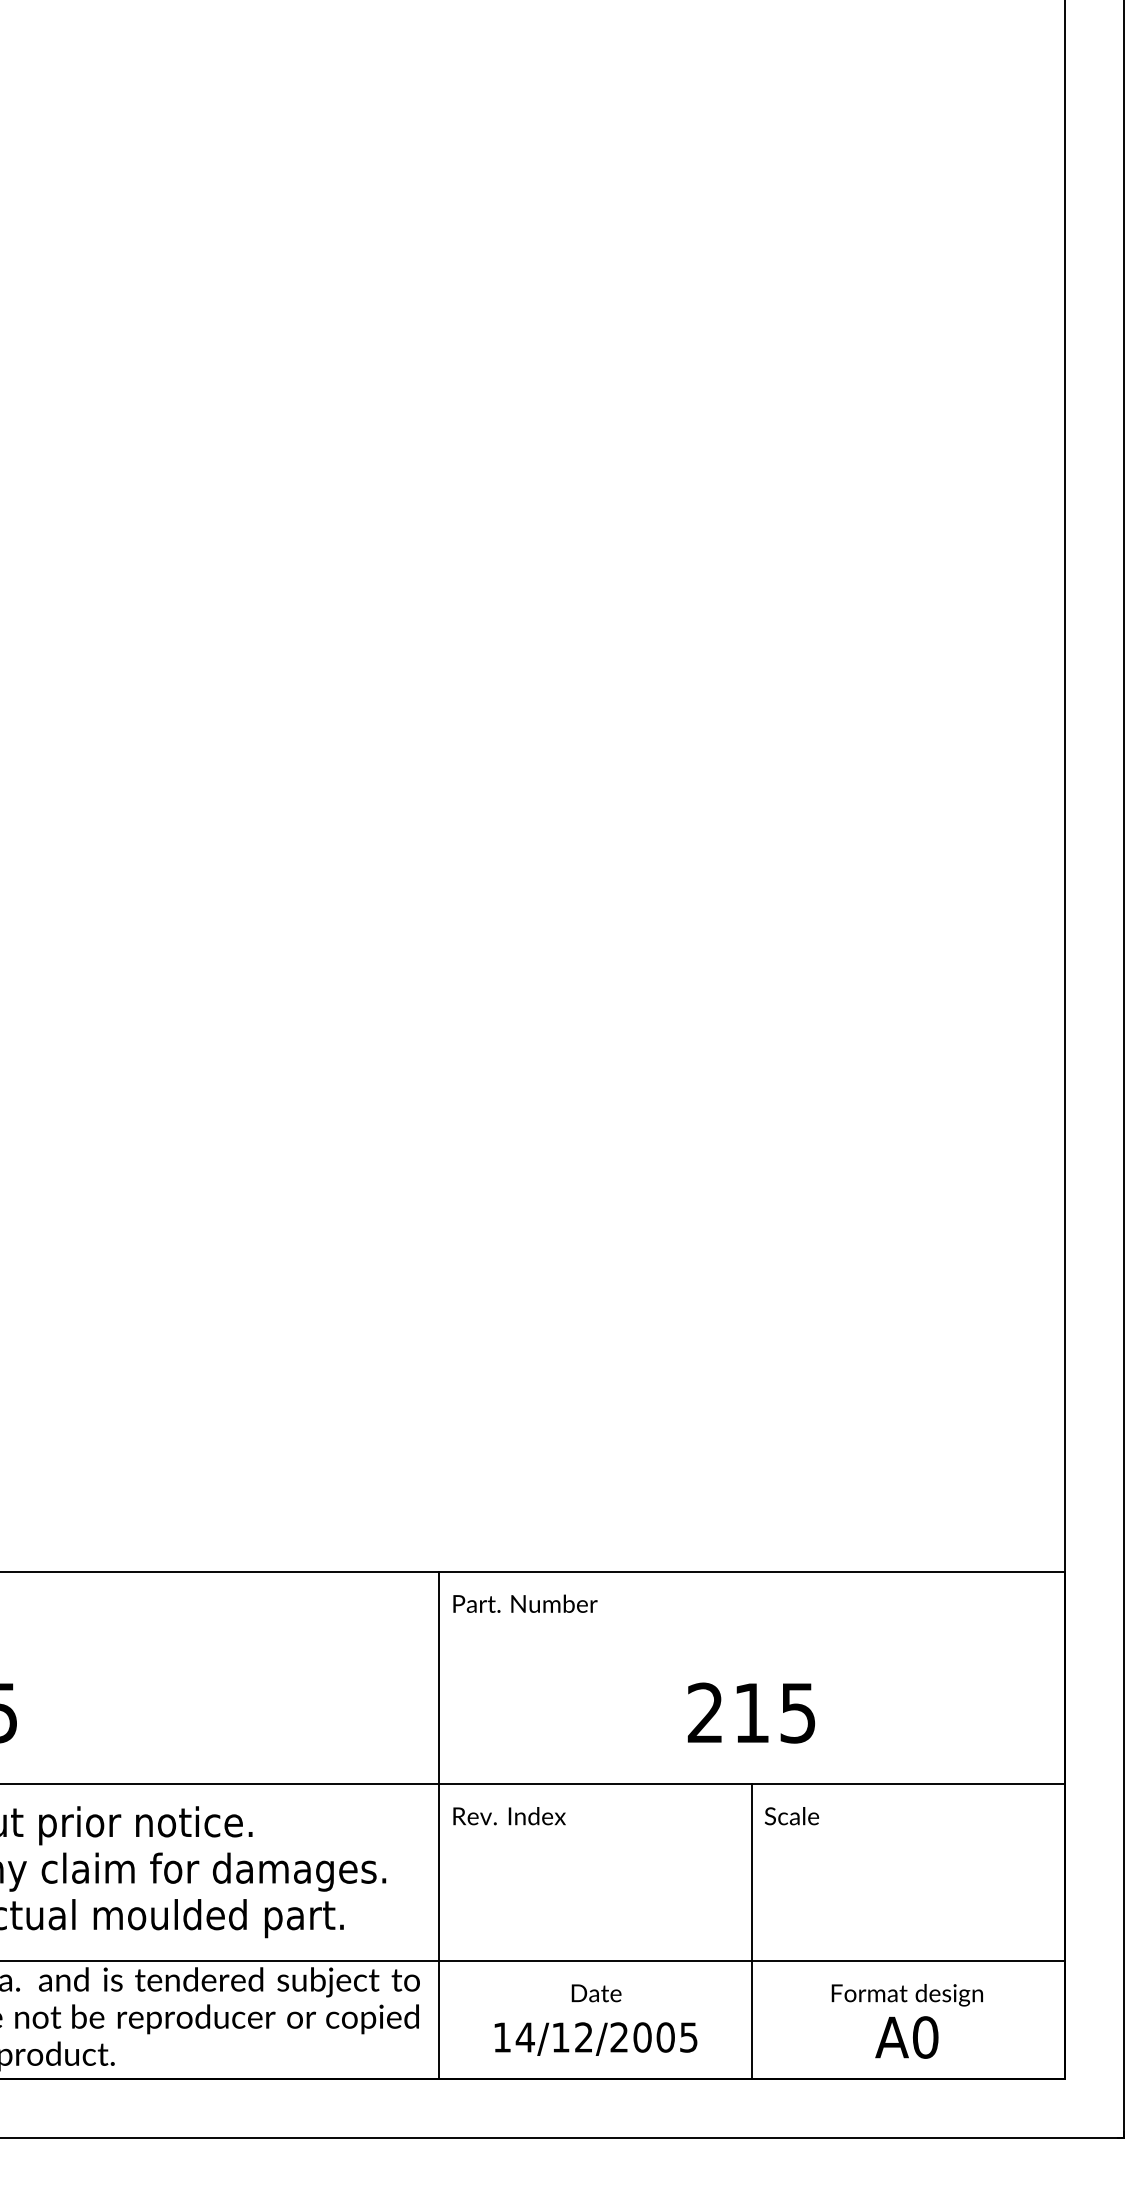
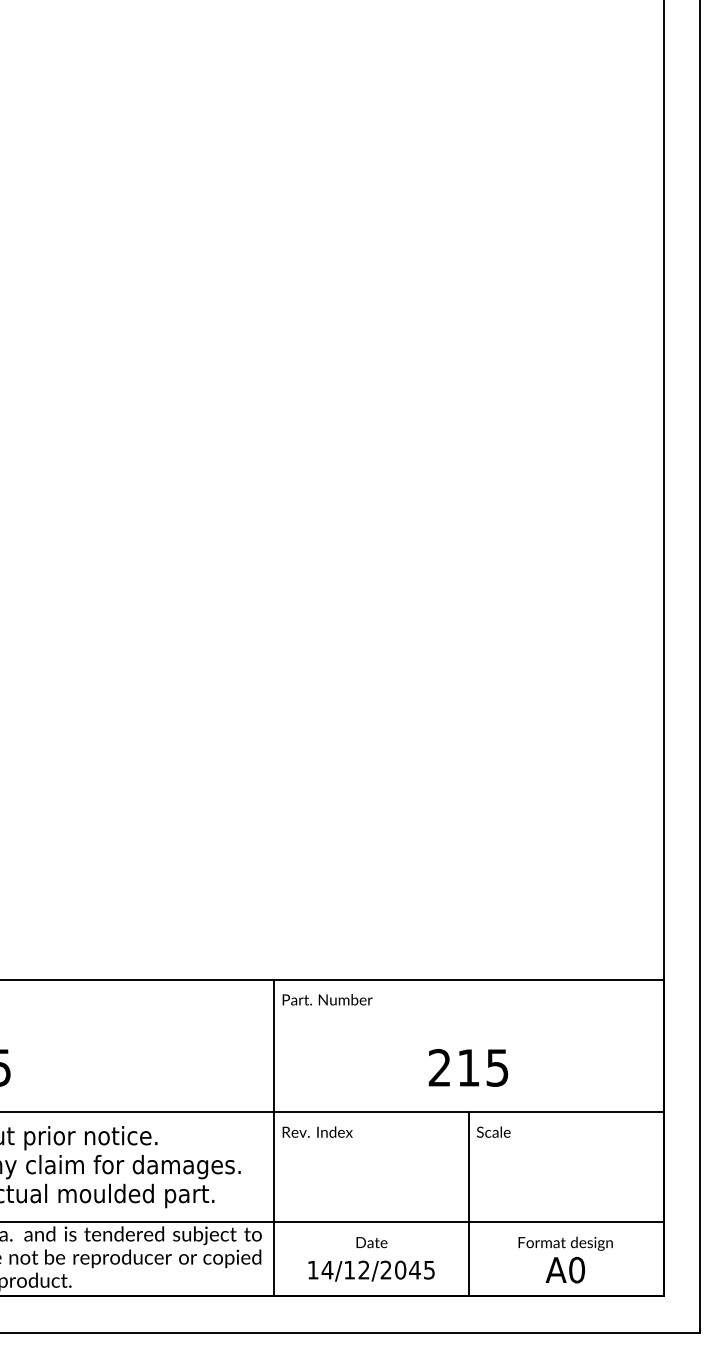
text: (664, 2036) -> (414, 1269), 14/12/2005 -> 14/12/2045

